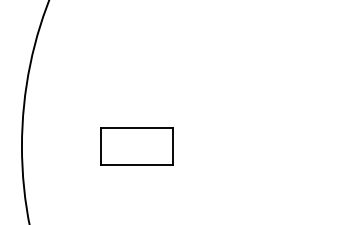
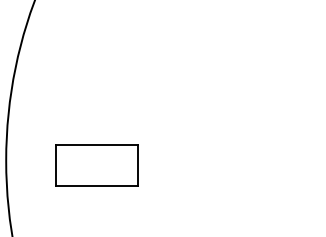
part: (136, 146) -> (96, 165), moved

